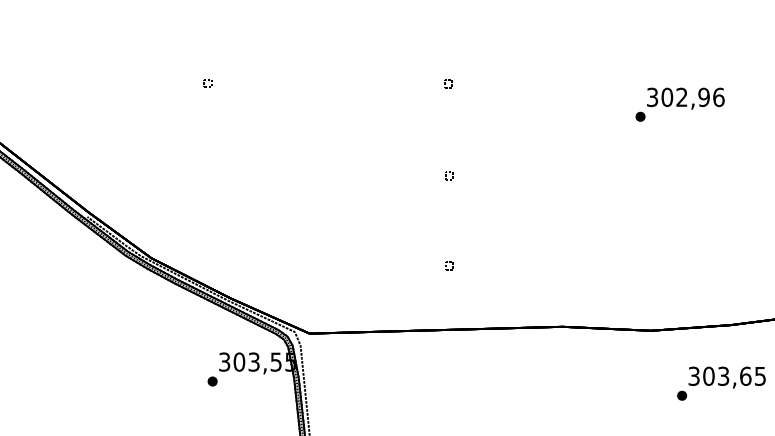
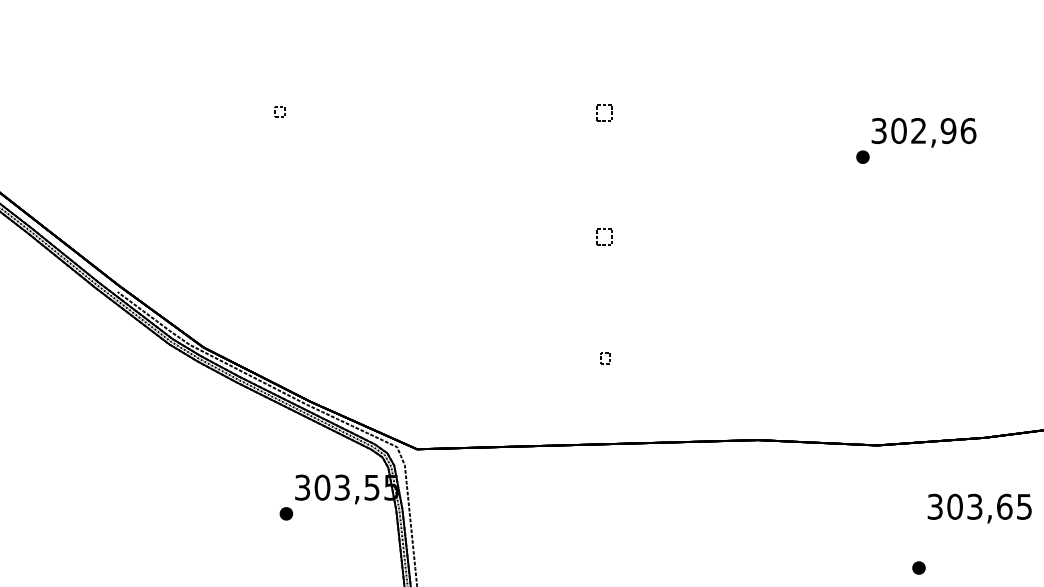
part: (448, 83) -> (604, 112), size x1.6
part: (449, 175) -> (605, 236), size x1.6
part: (682, 395) -> (919, 567), moved

